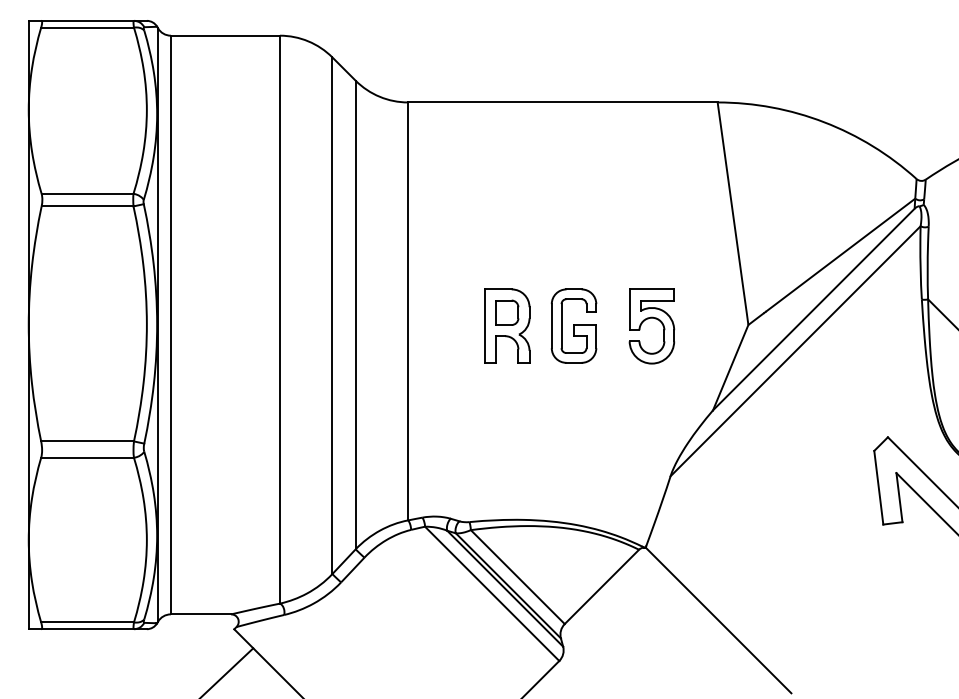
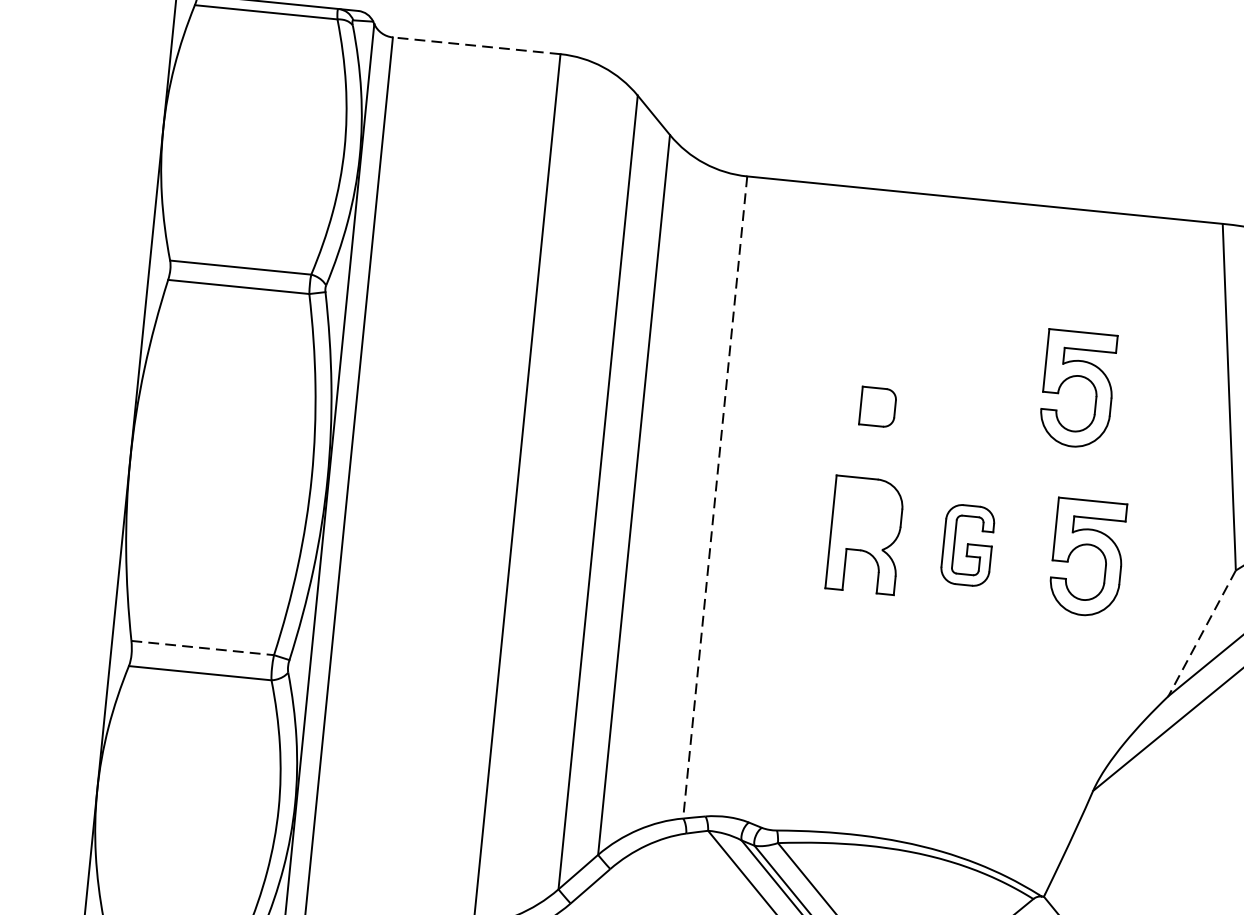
line: (225, 35) -> (476, 45), solid -> dashed
part: (631, 211) -> (1073, 378), added
line: (408, 311) -> (715, 497), solid -> dashed
part: (507, 312) -> (878, 406), moved
part: (573, 325) -> (967, 544), size x0.7
line: (730, 368) -> (1201, 634), solid -> dashed
line: (88, 441) -> (204, 648), solid -> dashed

